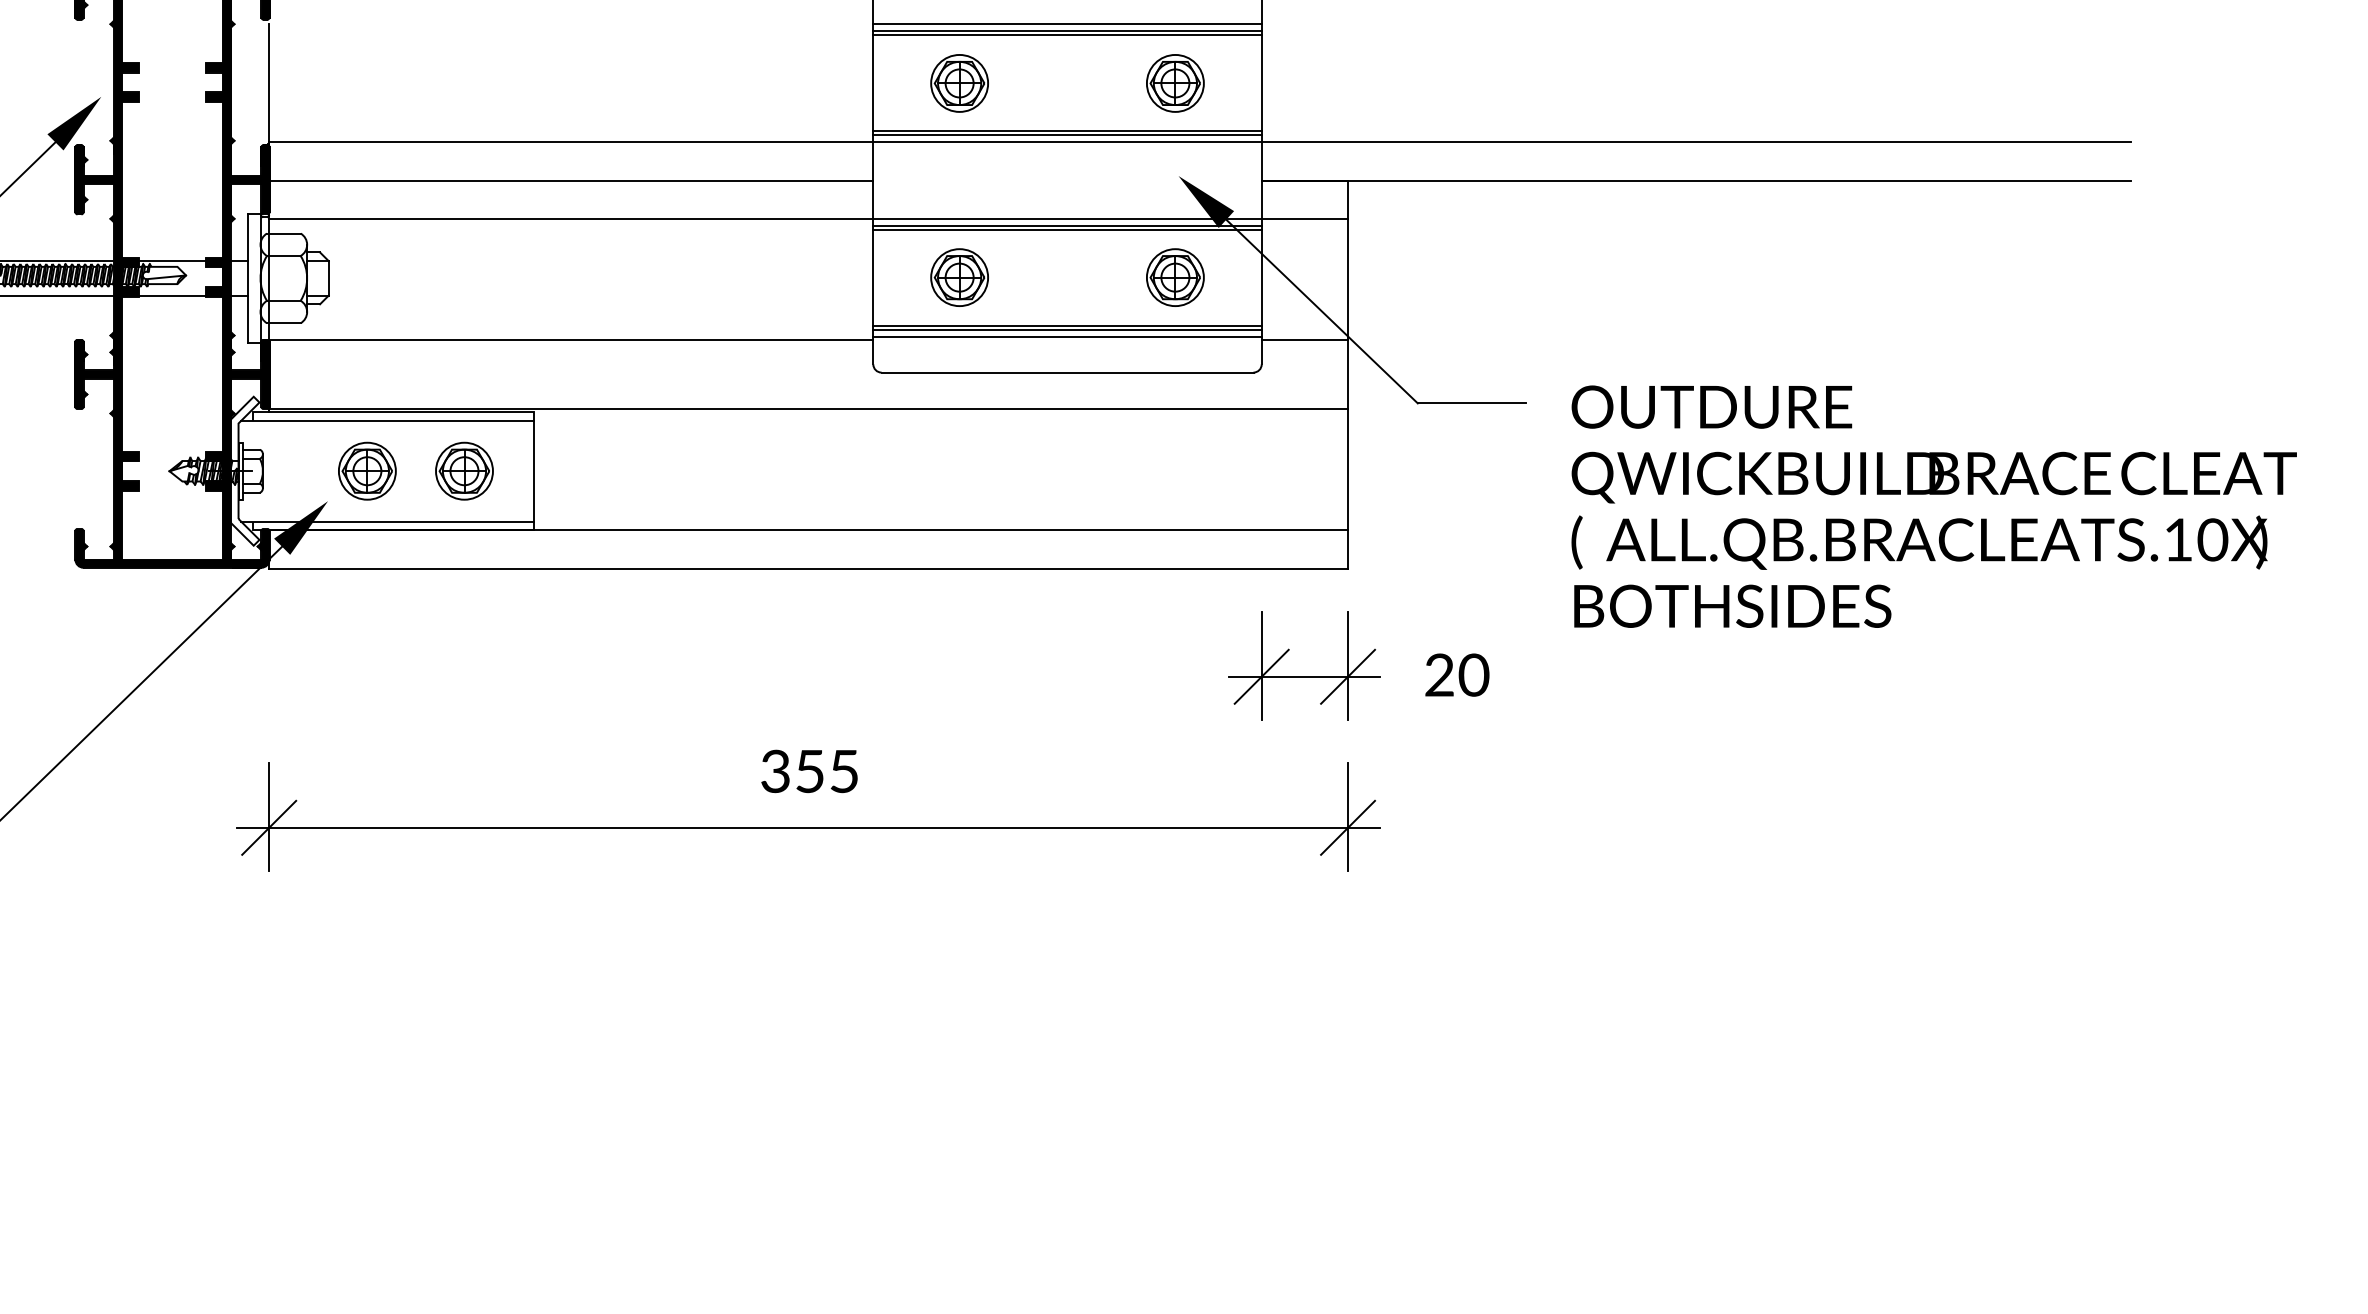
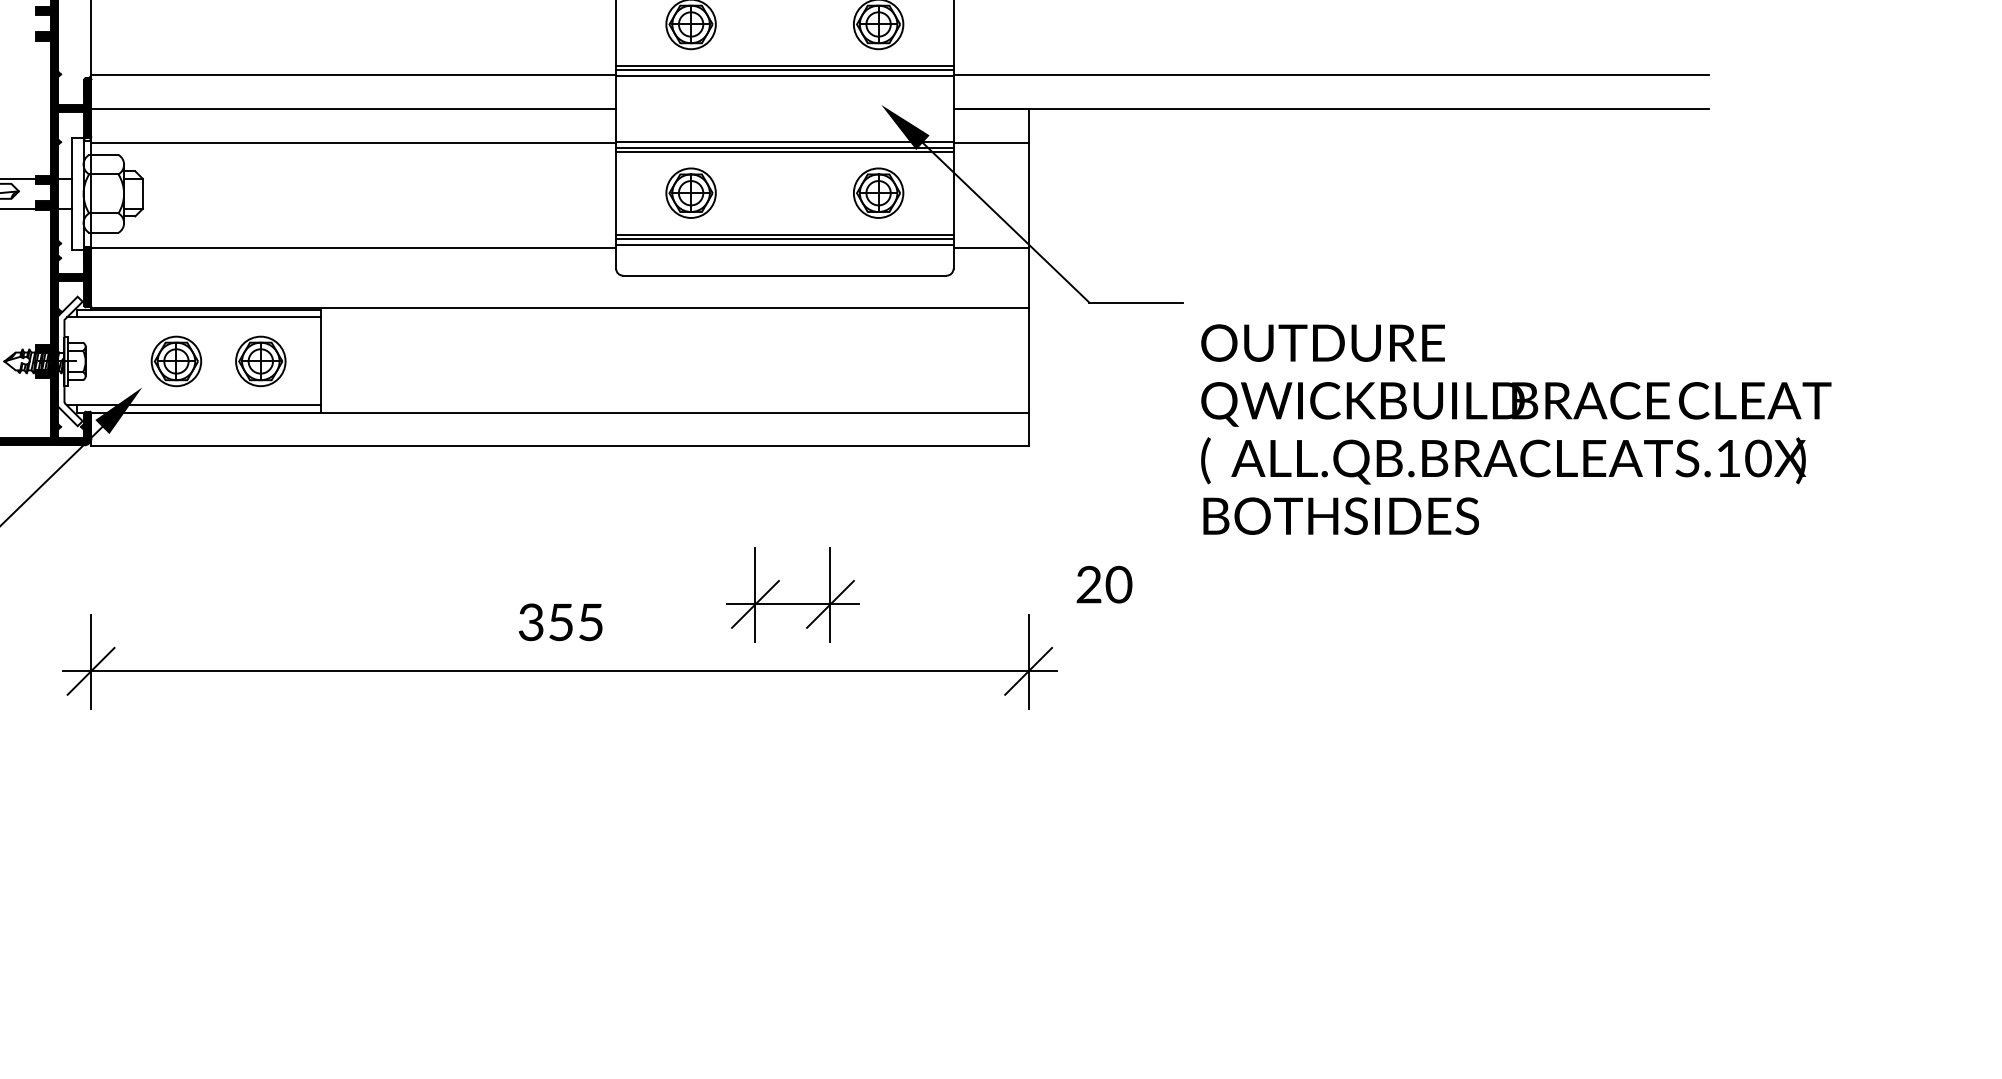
text: (1933, 506) -> (1515, 429), moved
text: (1457, 674) -> (1104, 584), moved
part: (1304, 676) -> (792, 604), moved

